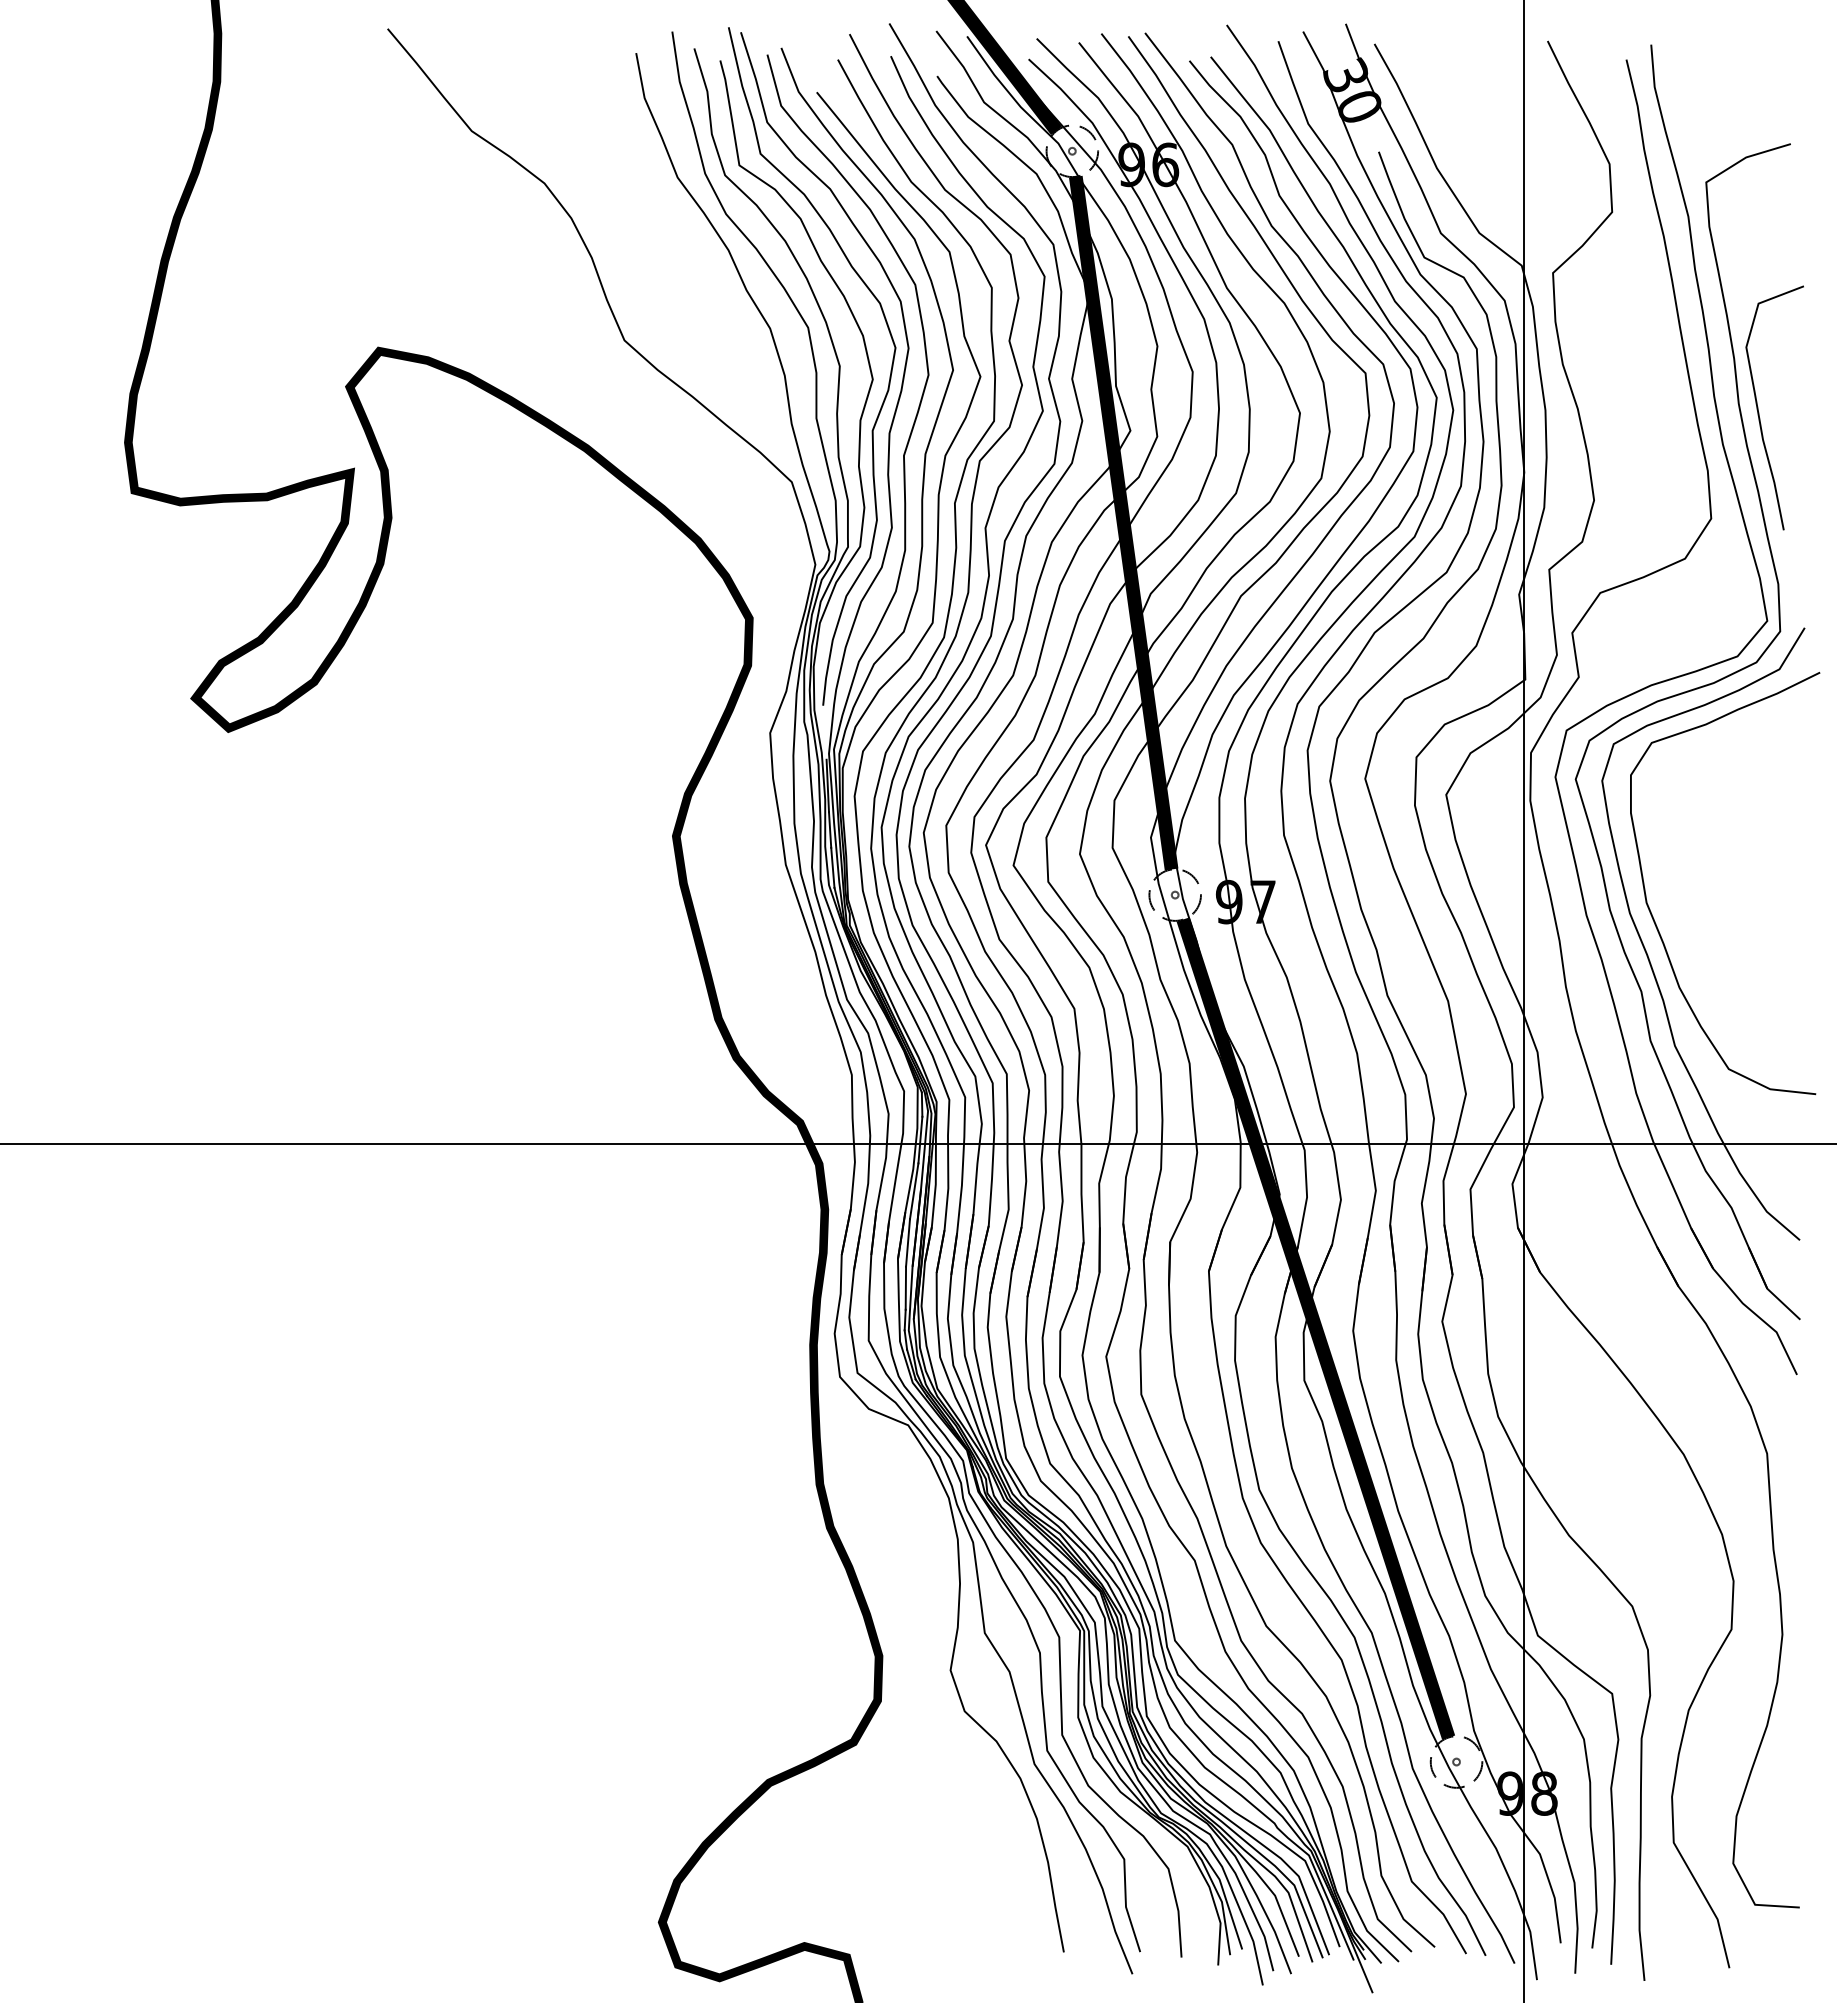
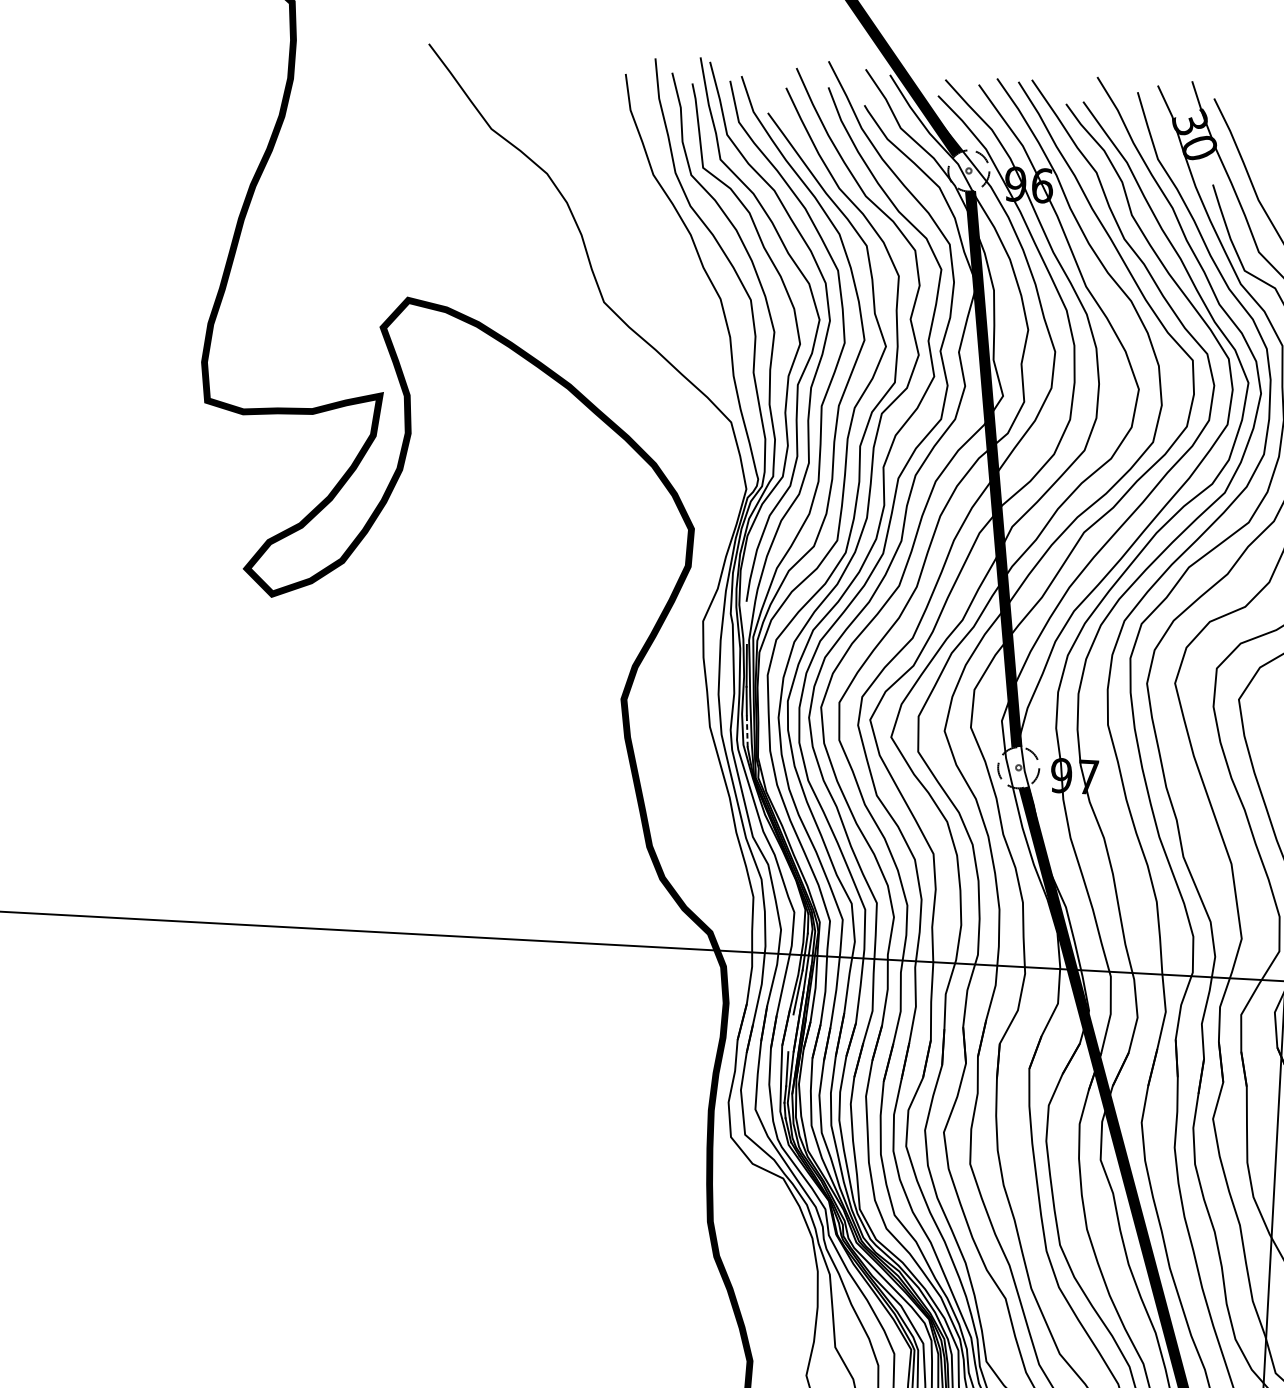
line: (832, 867) -> (746, 731), solid -> dashed
line: (908, 1242) -> (791, 1032), removed

